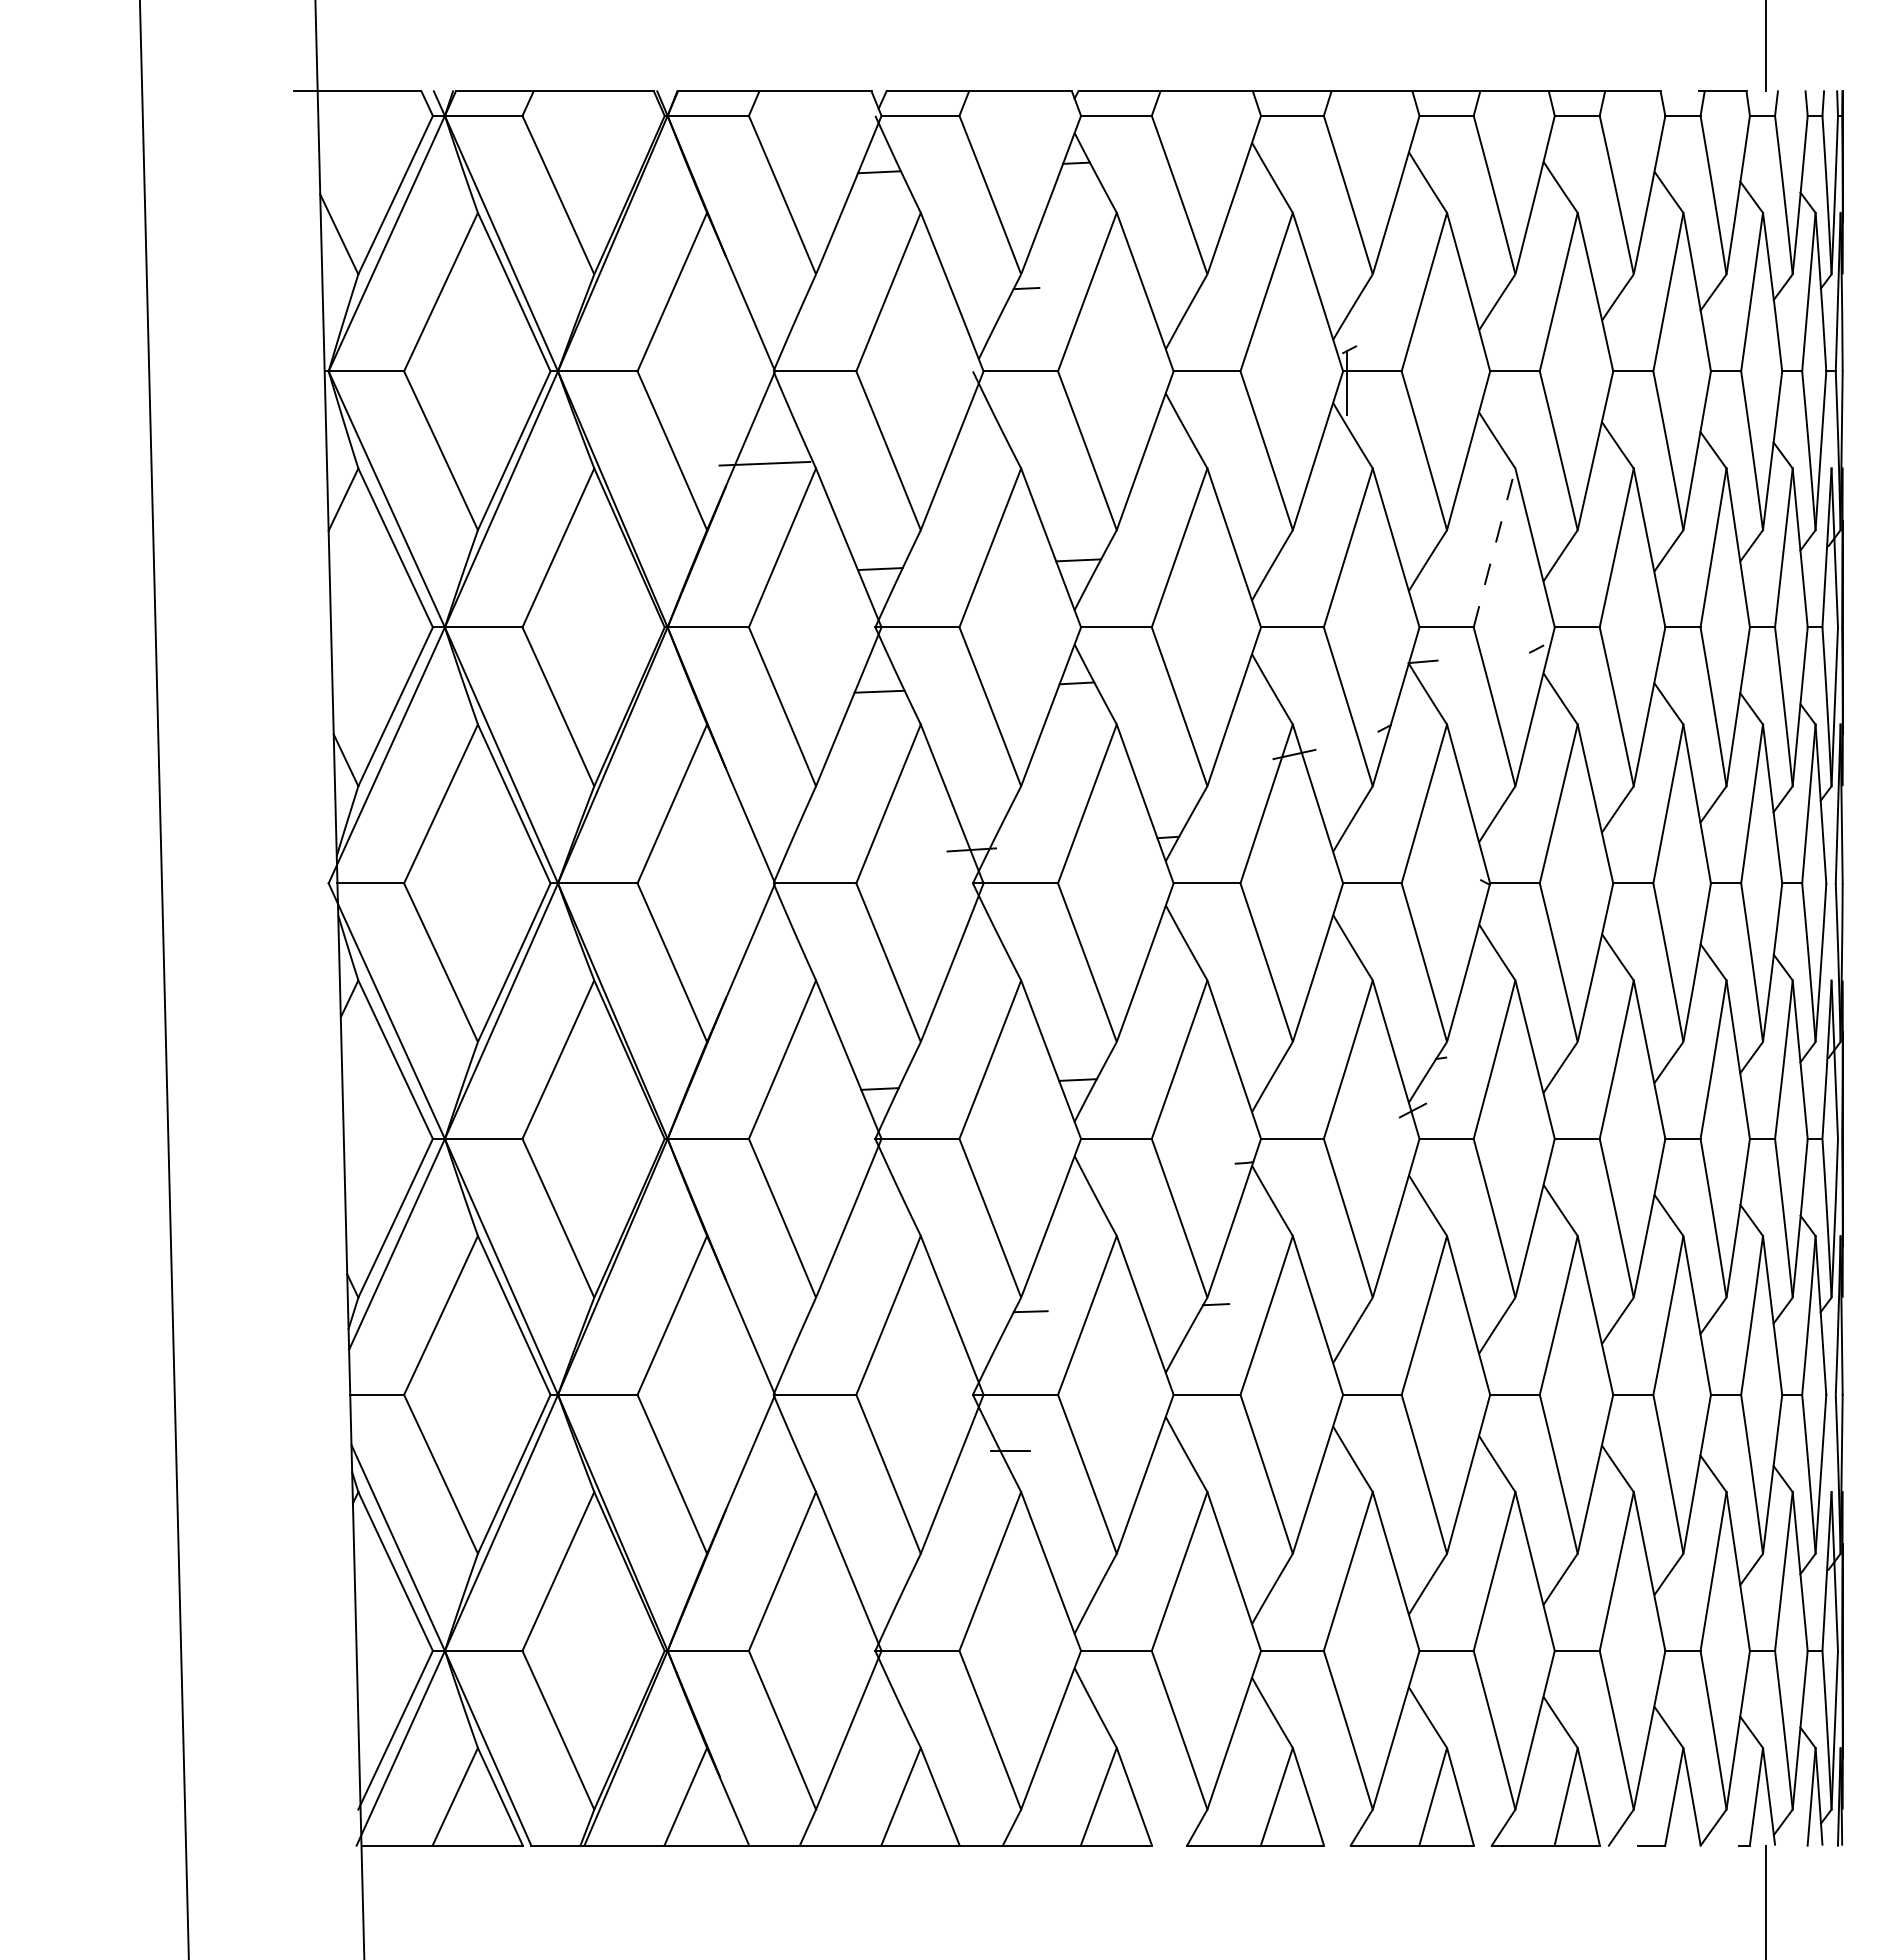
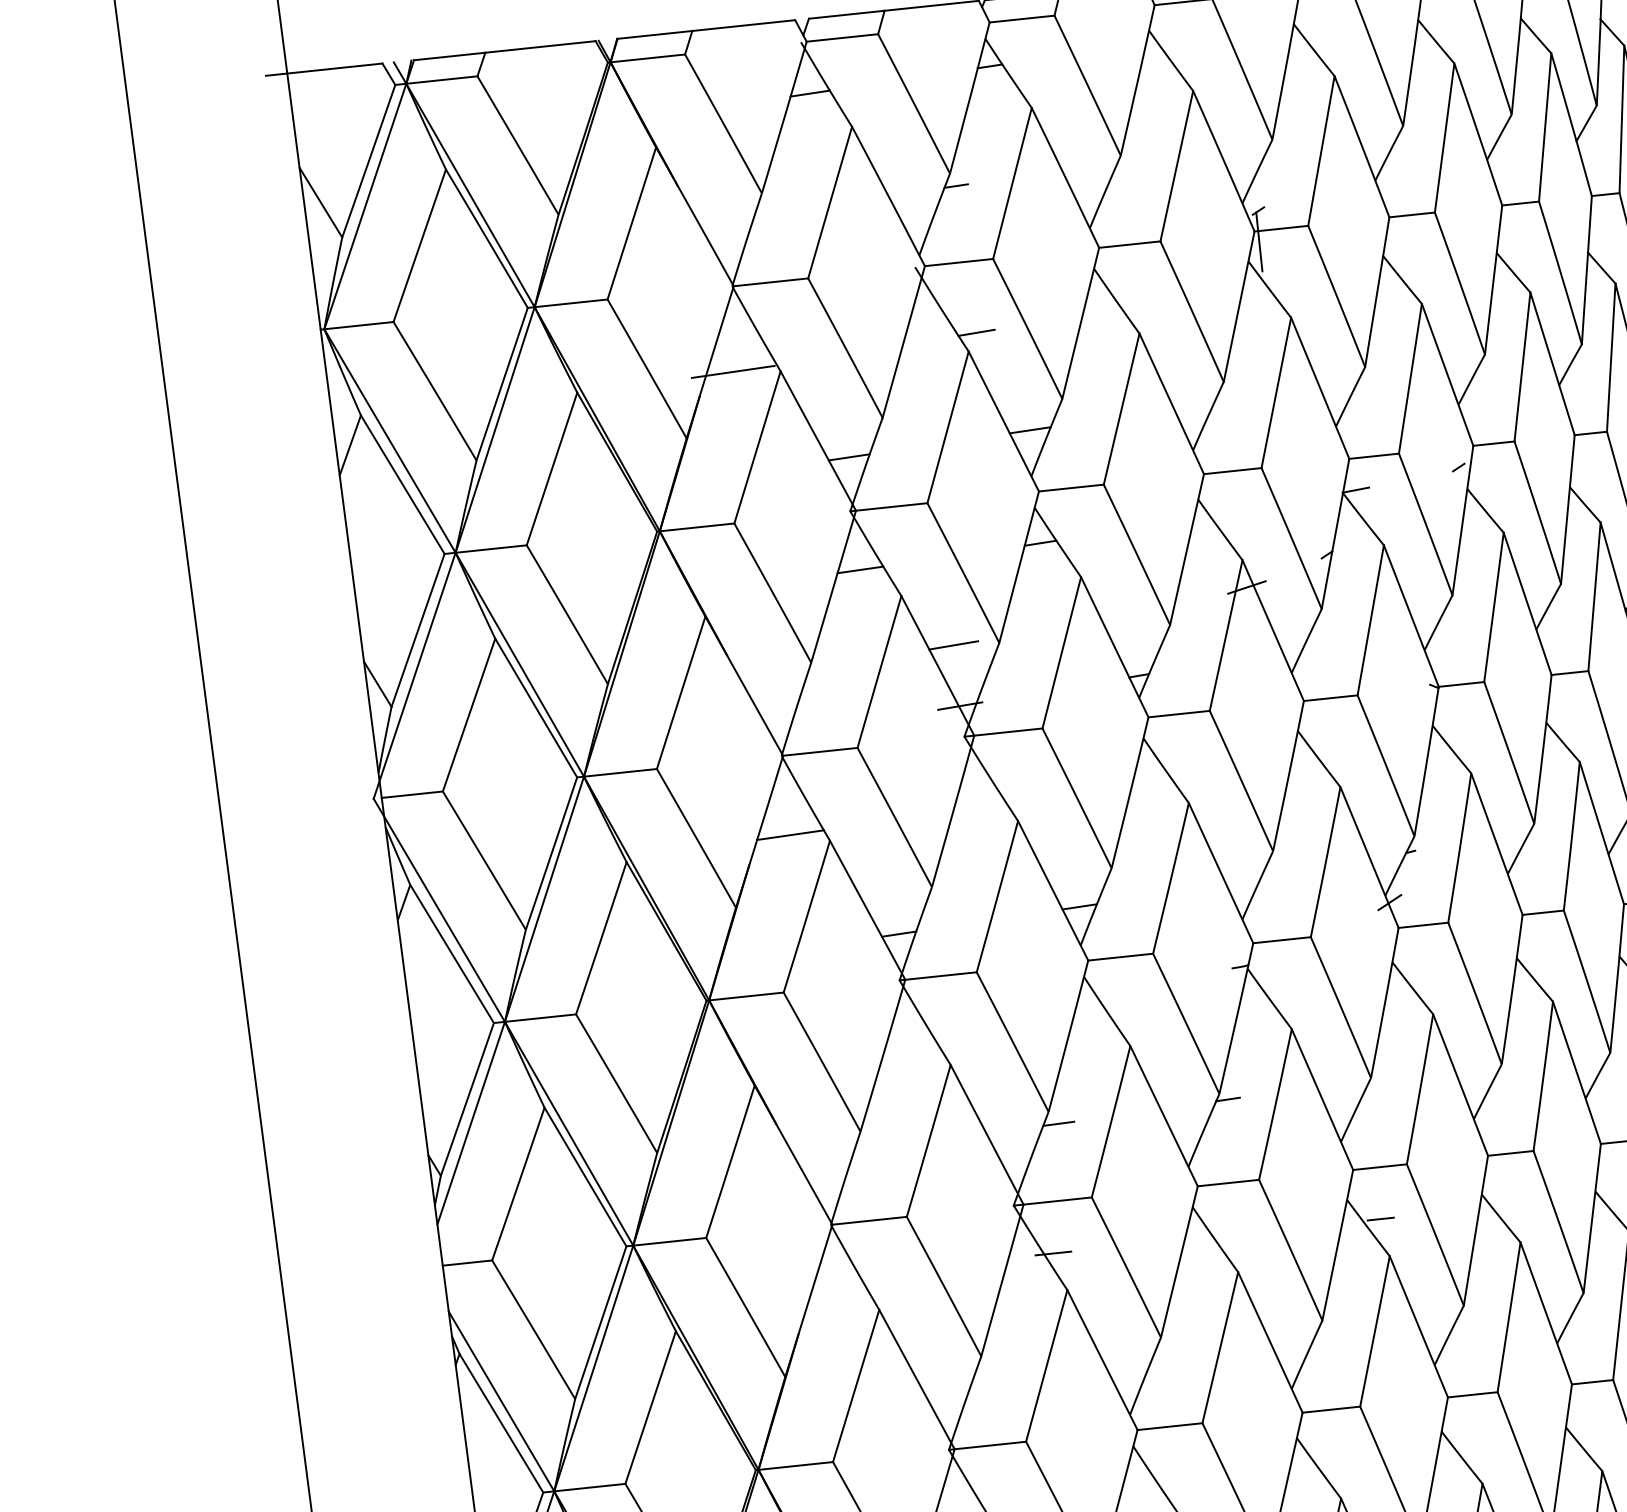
line: (1031, 448) -> (976, 332), added
line: (1494, 547) -> (1410, 378), dashed -> solid
line: (971, 783) -> (953, 645), added
line: (773, 969) -> (789, 834), added
line: (1367, 1450) -> (1380, 1218), added

